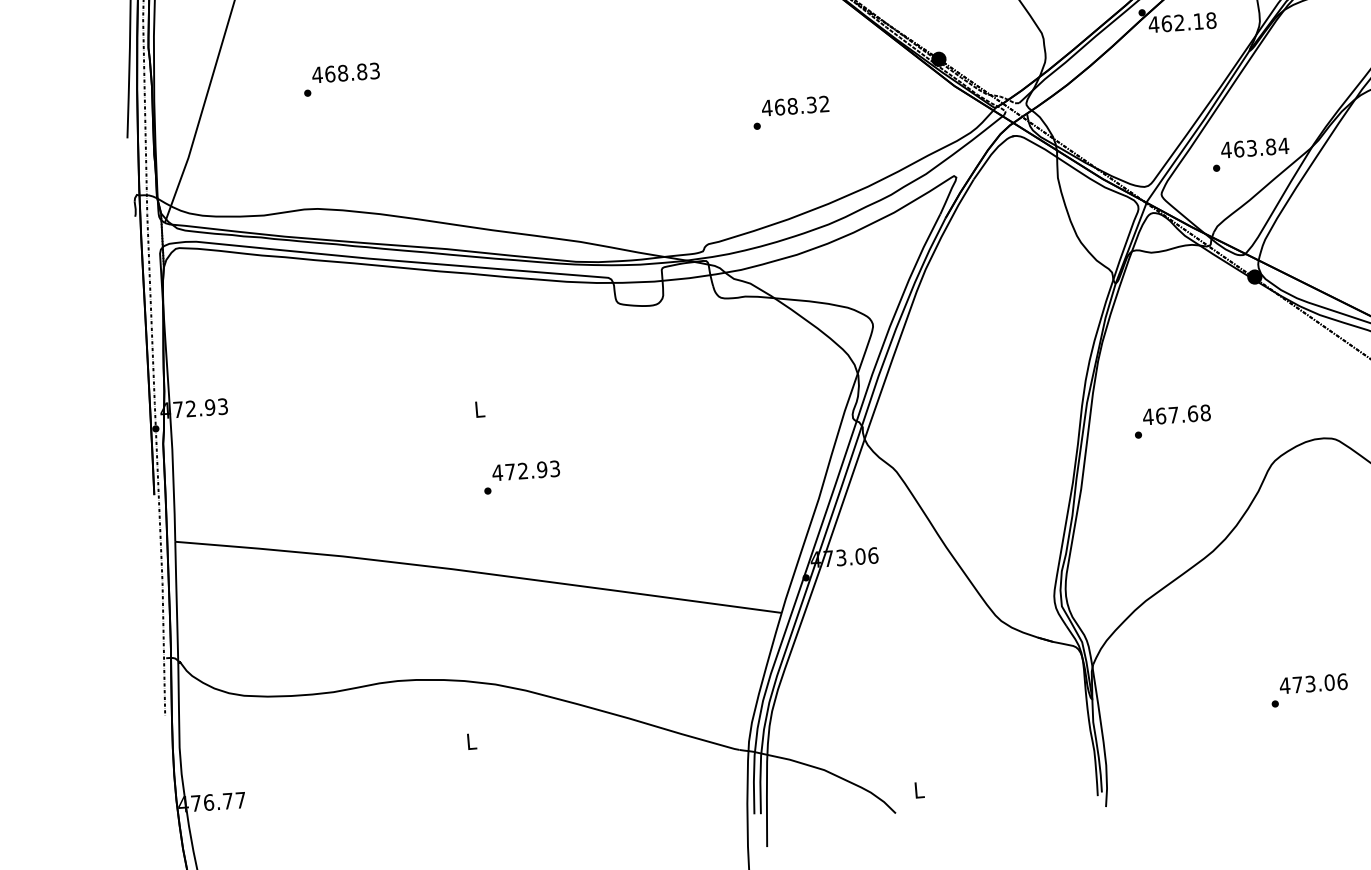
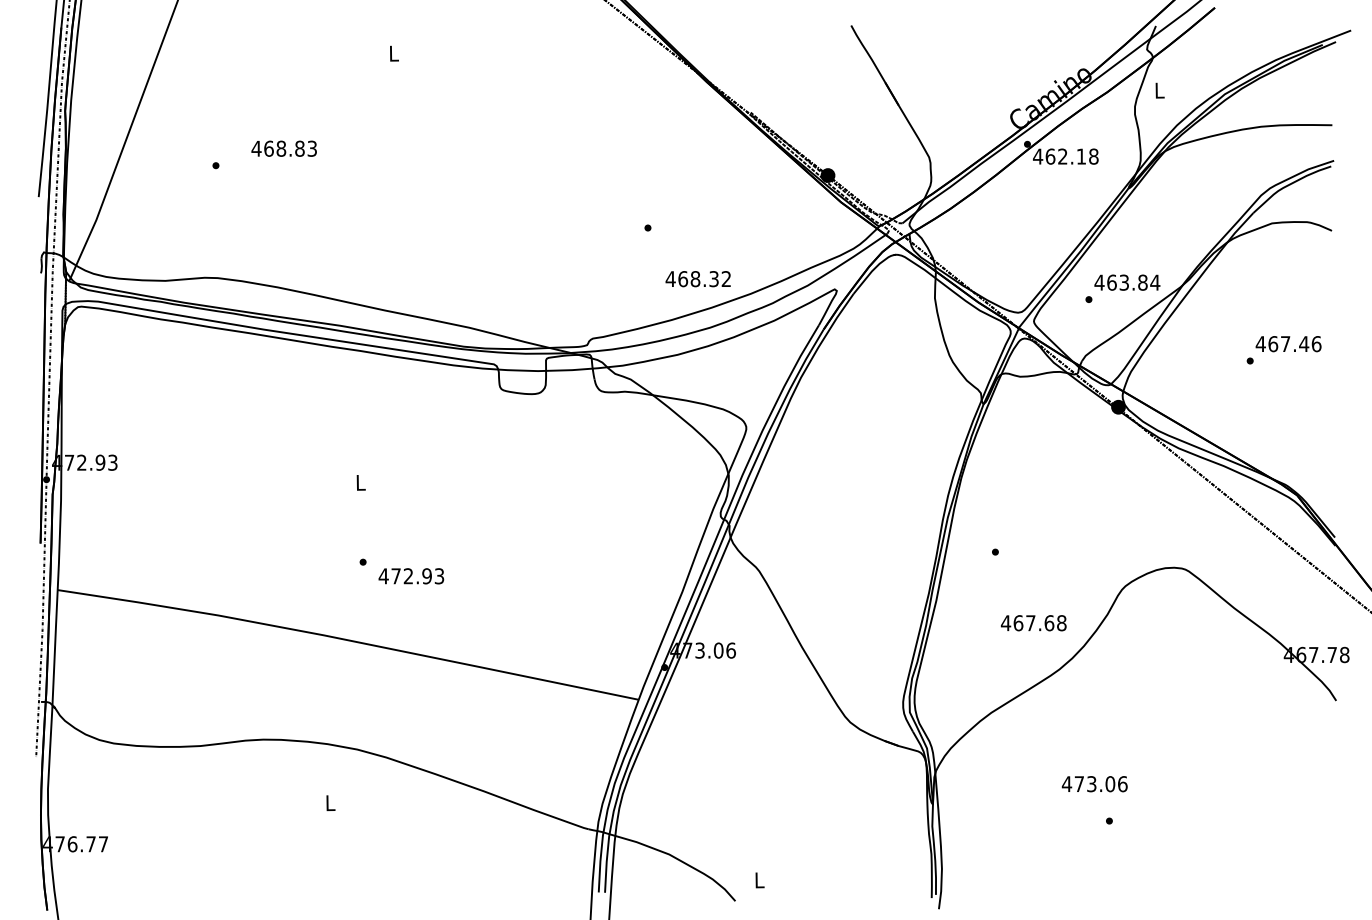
text: (345, 72) -> (283, 148), moved
text: (794, 106) -> (697, 279), moved
text: (1176, 415) -> (1033, 623), moved
text: (526, 471) -> (411, 576), moved
text: (1313, 684) -> (1094, 784), moved

